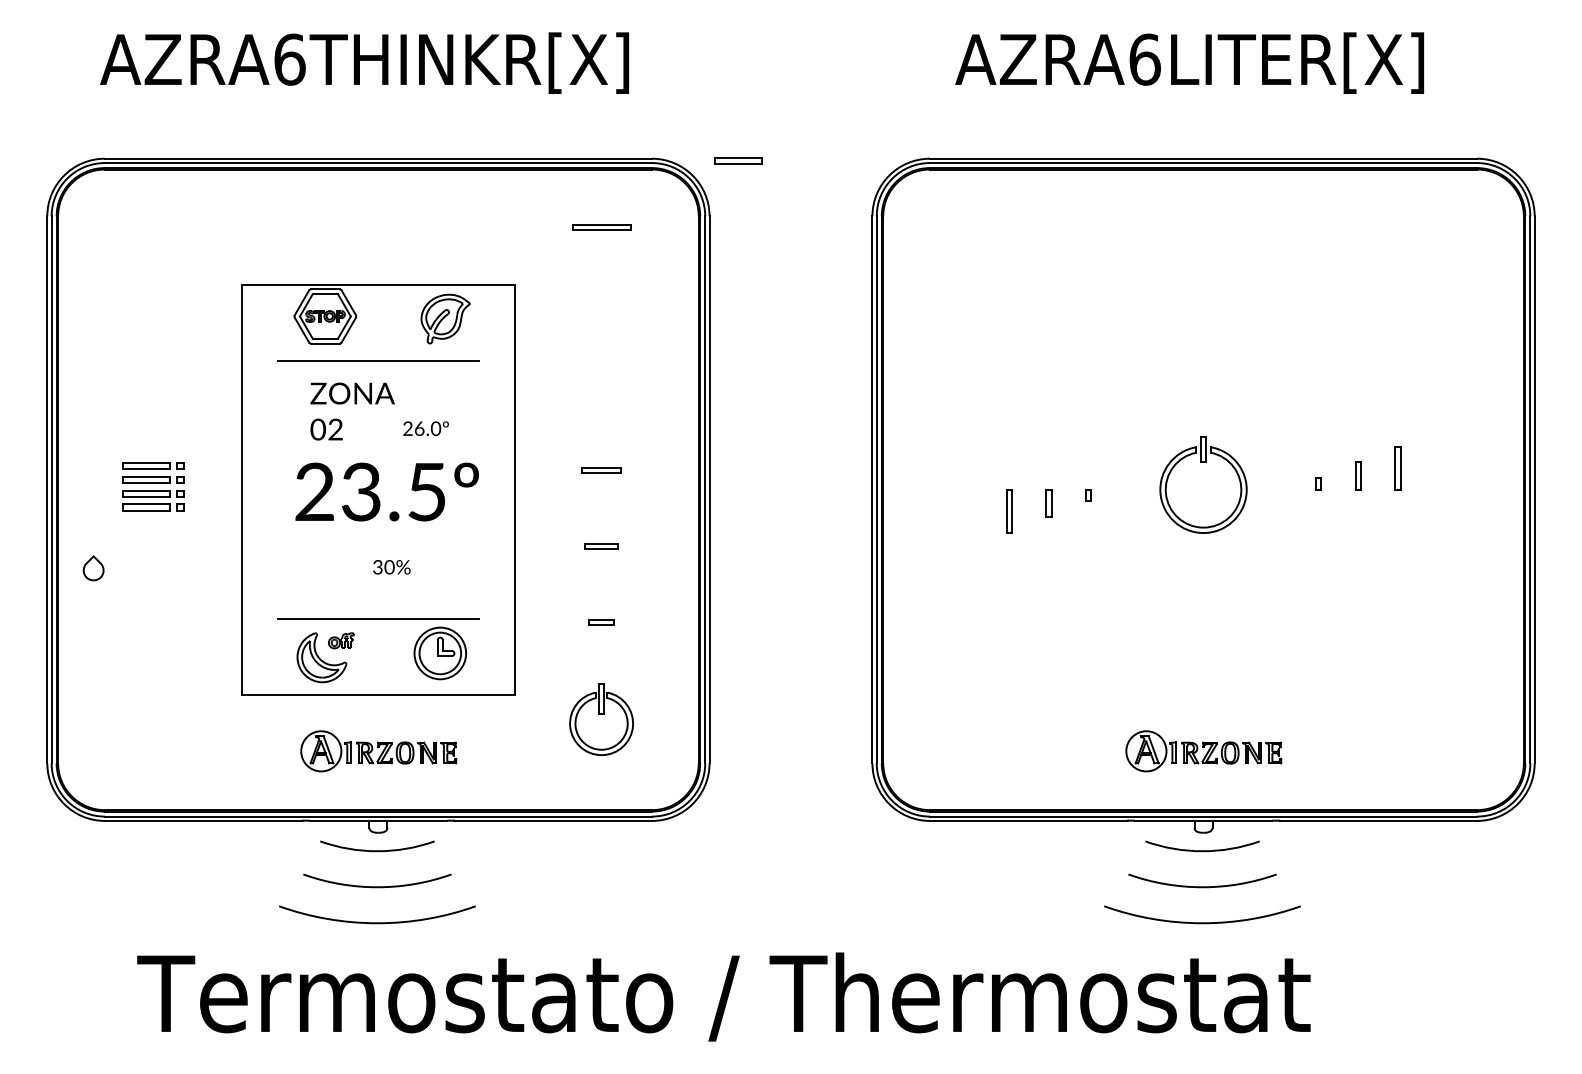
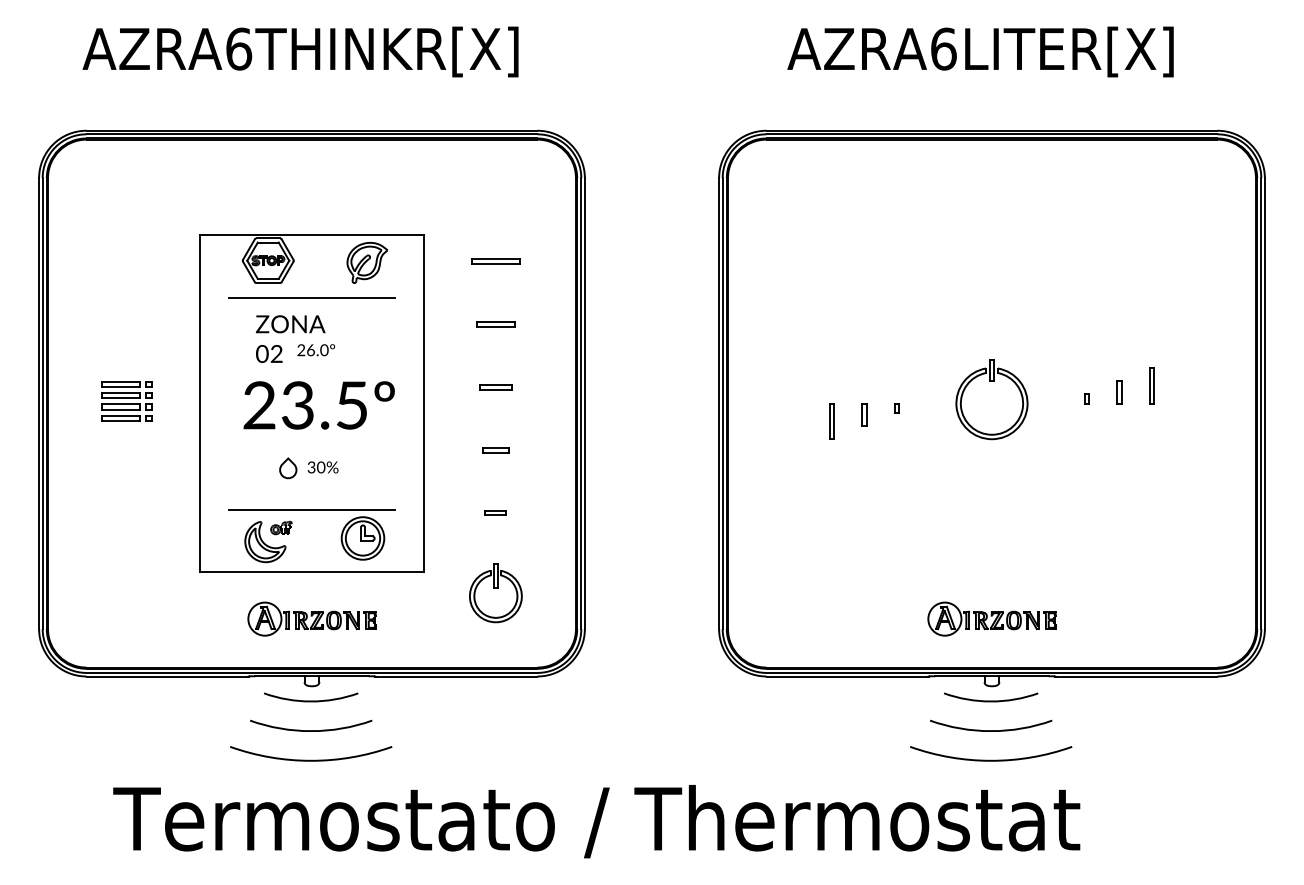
part: (738, 160) -> (495, 324), moved
part: (601, 227) -> (495, 261), moved
text: (426, 429) -> (316, 350), moved
part: (93, 568) -> (288, 468), moved

